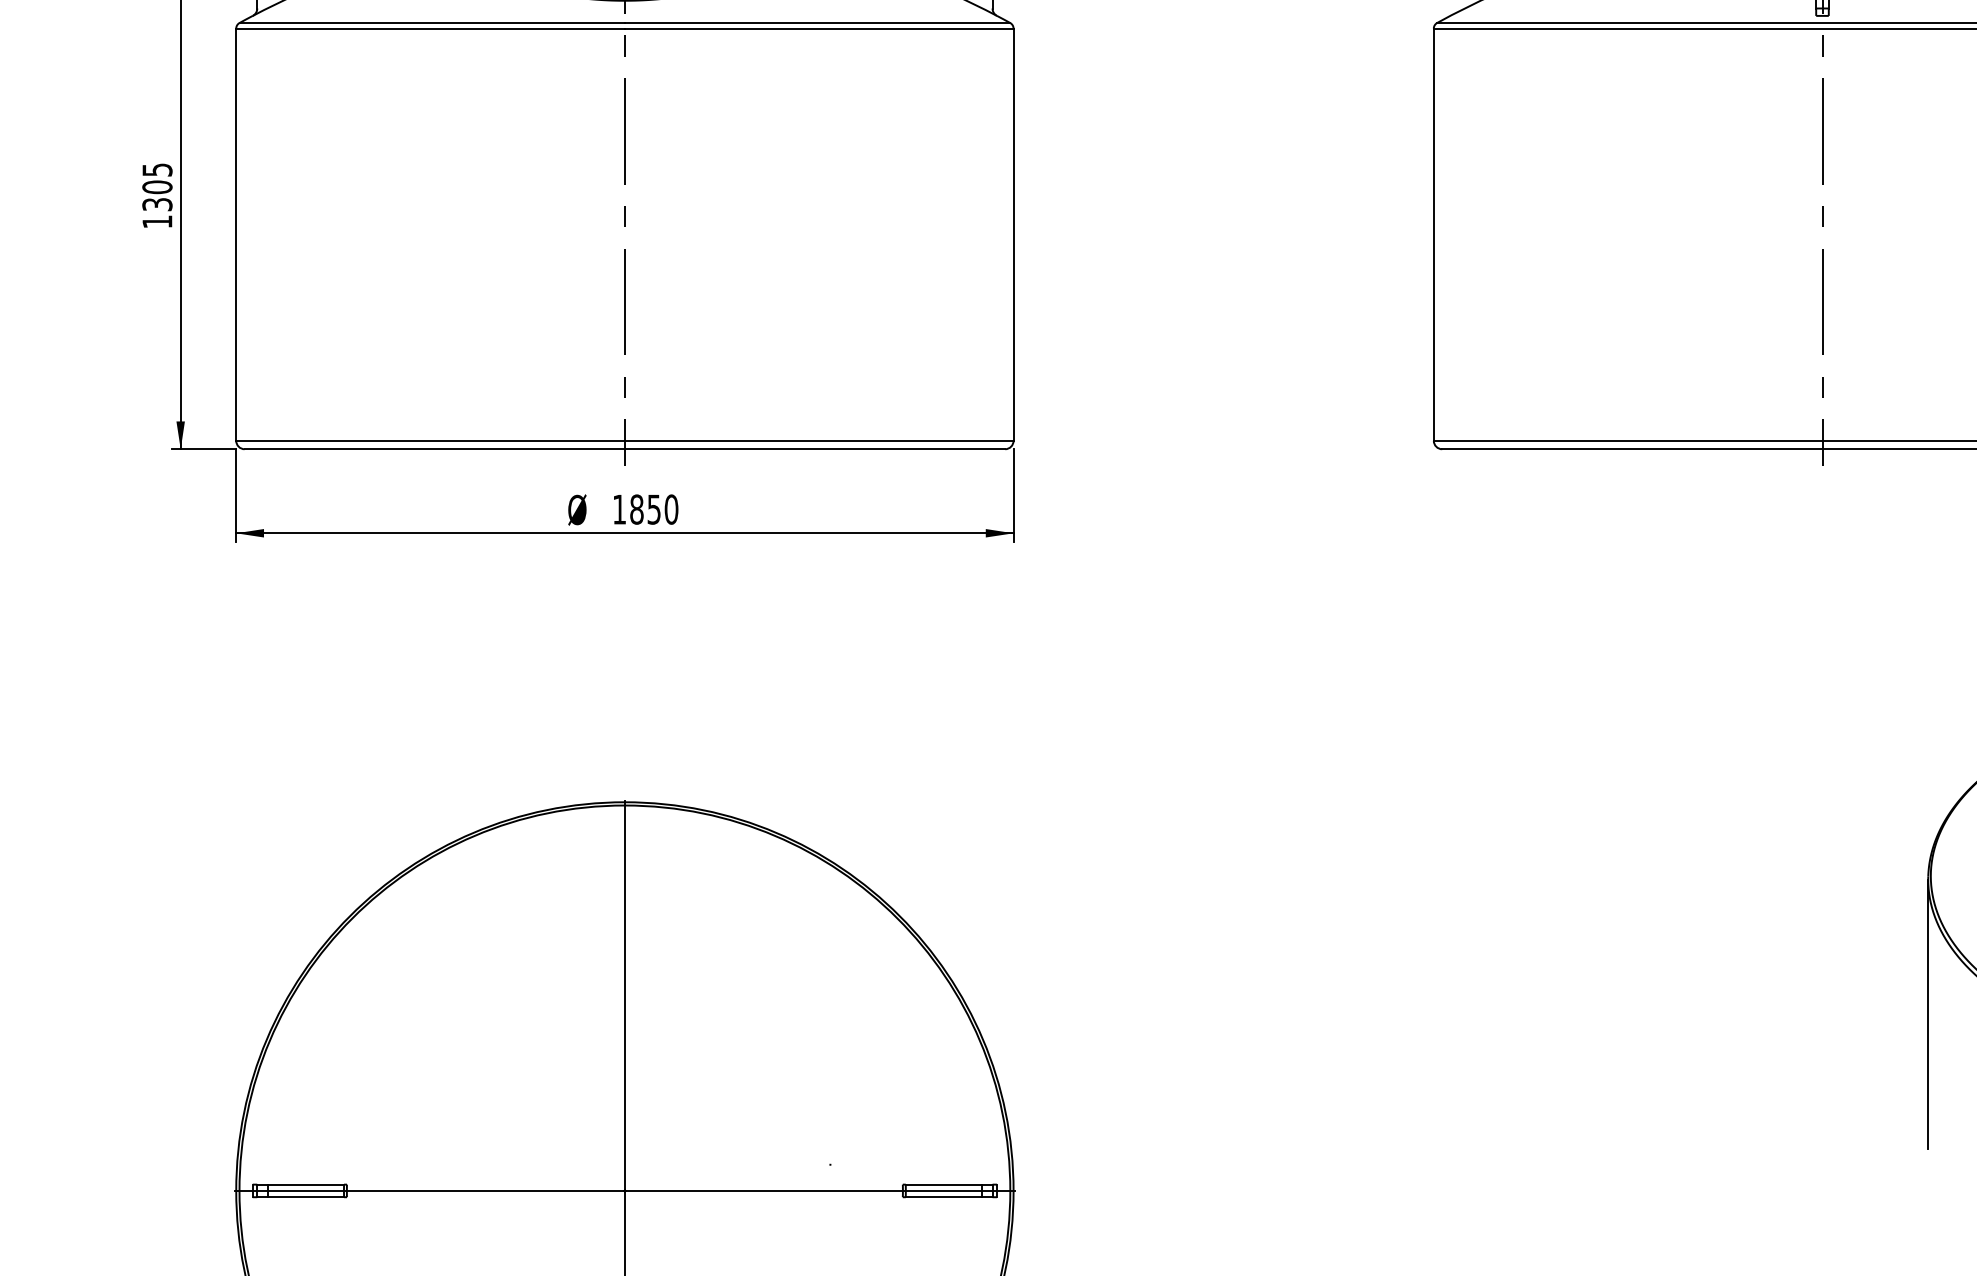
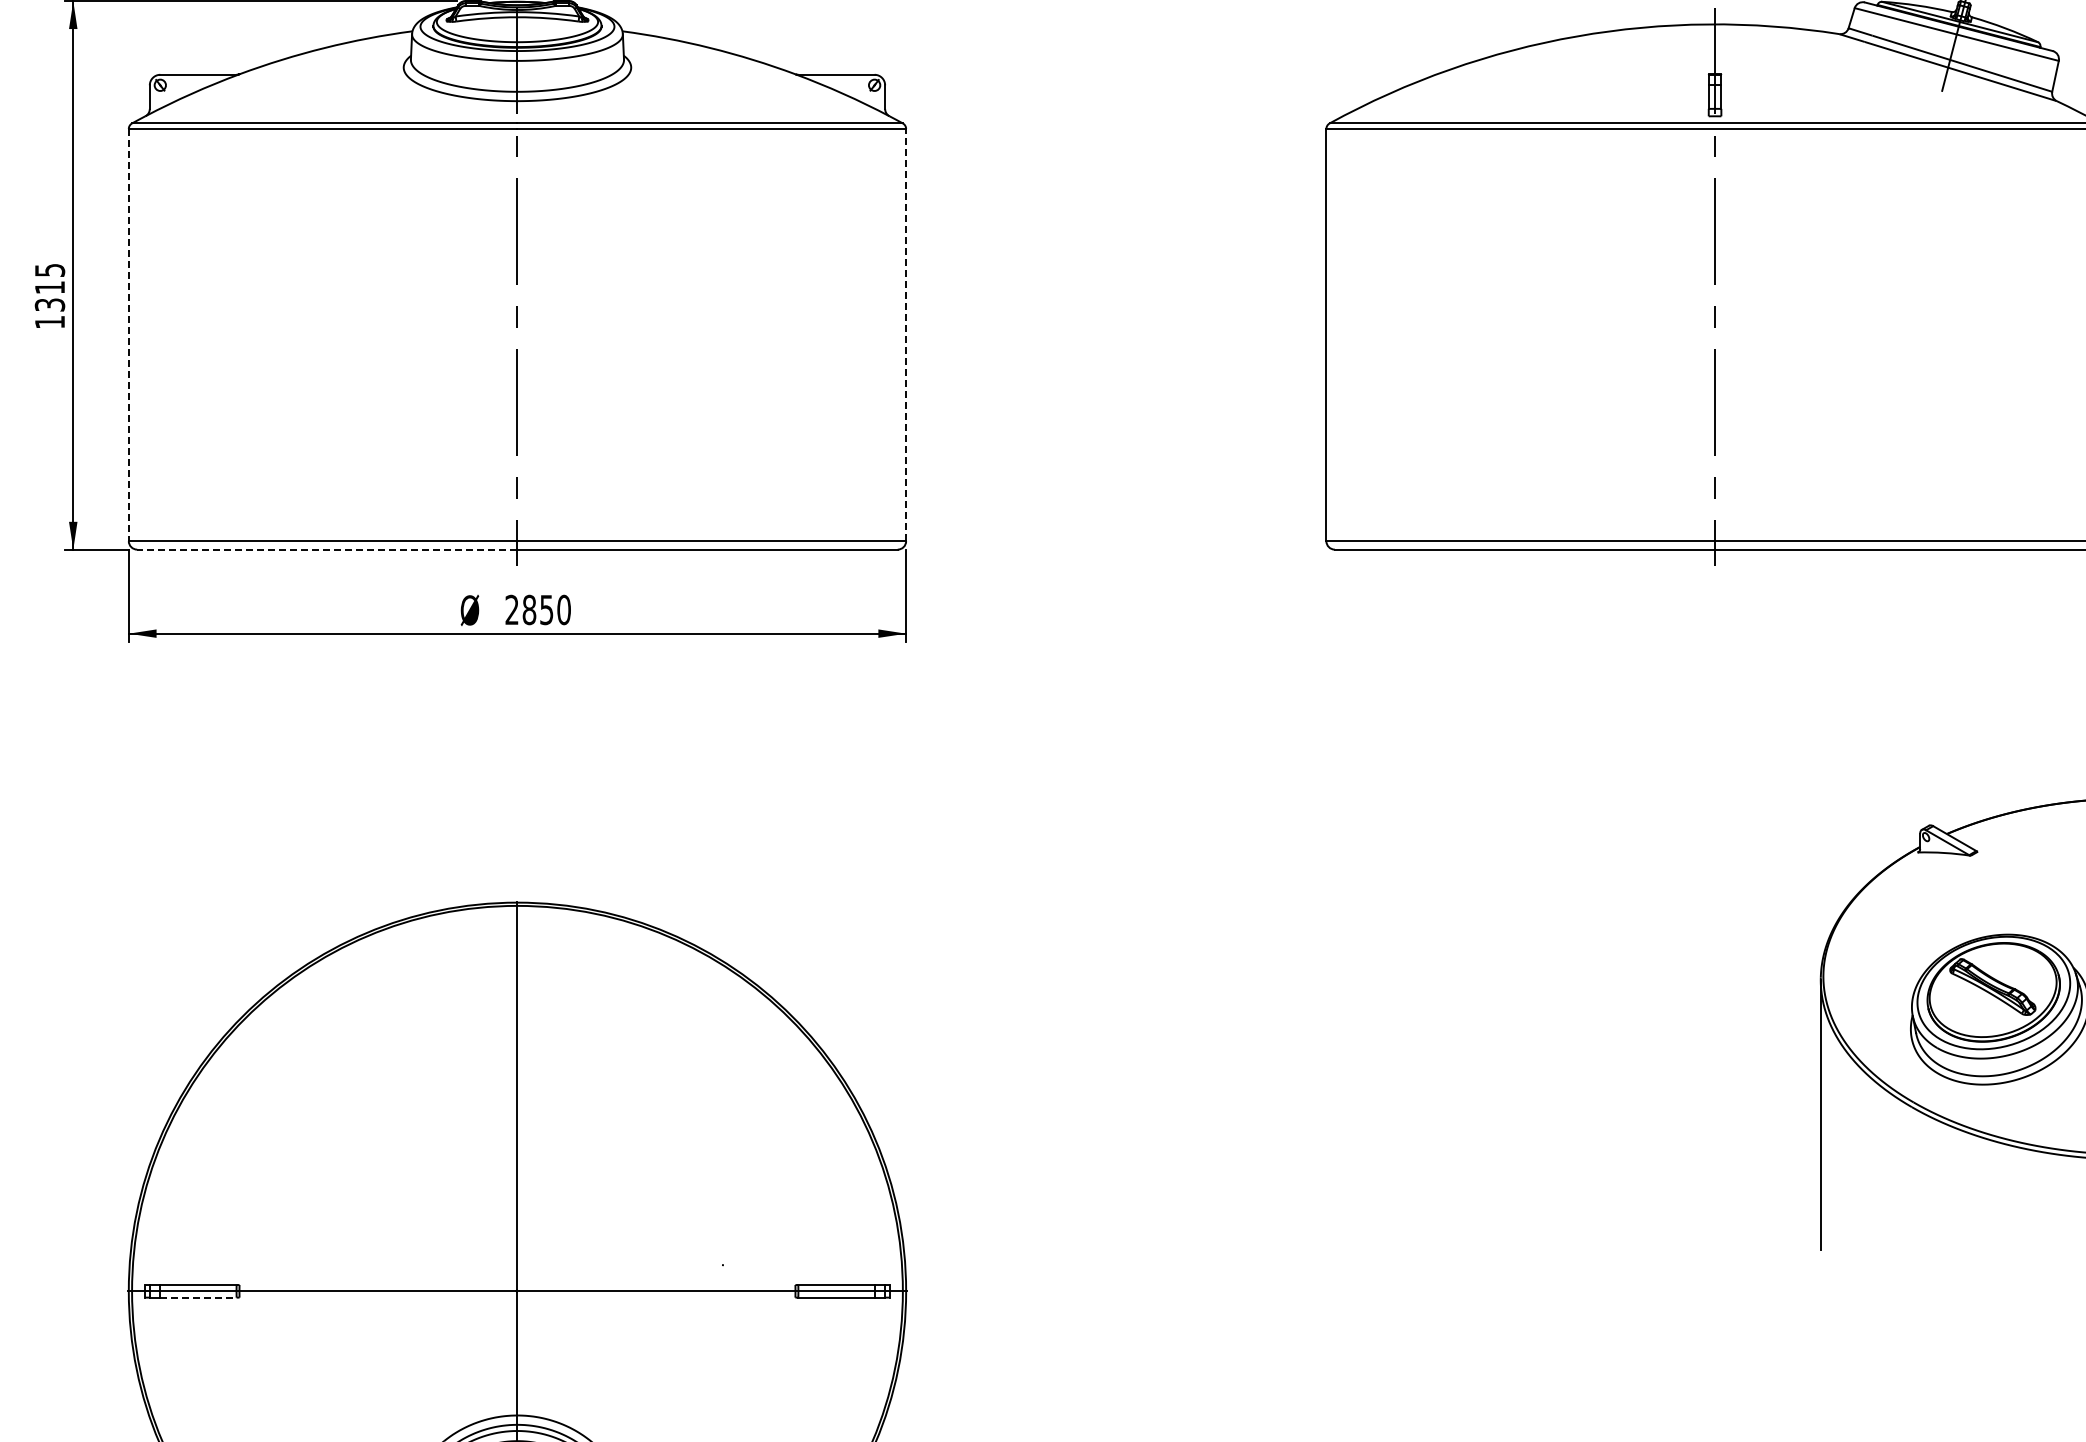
text: (156, 187) -> (49, 287), 1305 -> 1315
line: (1013, 234) -> (906, 334), solid -> dashed
line: (235, 235) -> (128, 335), solid -> dashed
line: (433, 449) -> (326, 549), solid -> dashed
text: (618, 509) -> (511, 609), 1850 -> 2850
line: (305, 1197) -> (198, 1297), solid -> dashed

